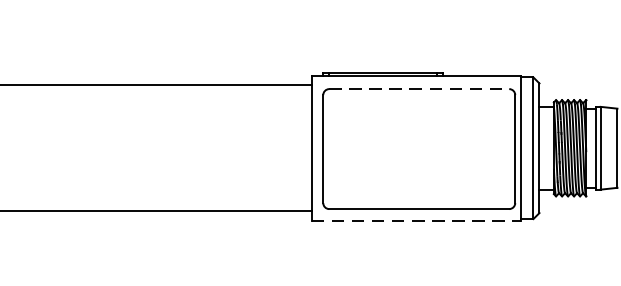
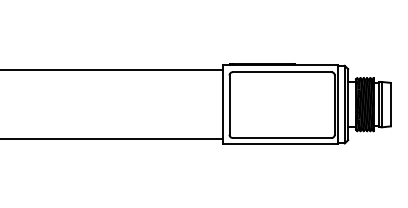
line: (419, 89) -> (282, 72), dashed -> solid
line: (416, 220) -> (280, 144), dashed -> solid

